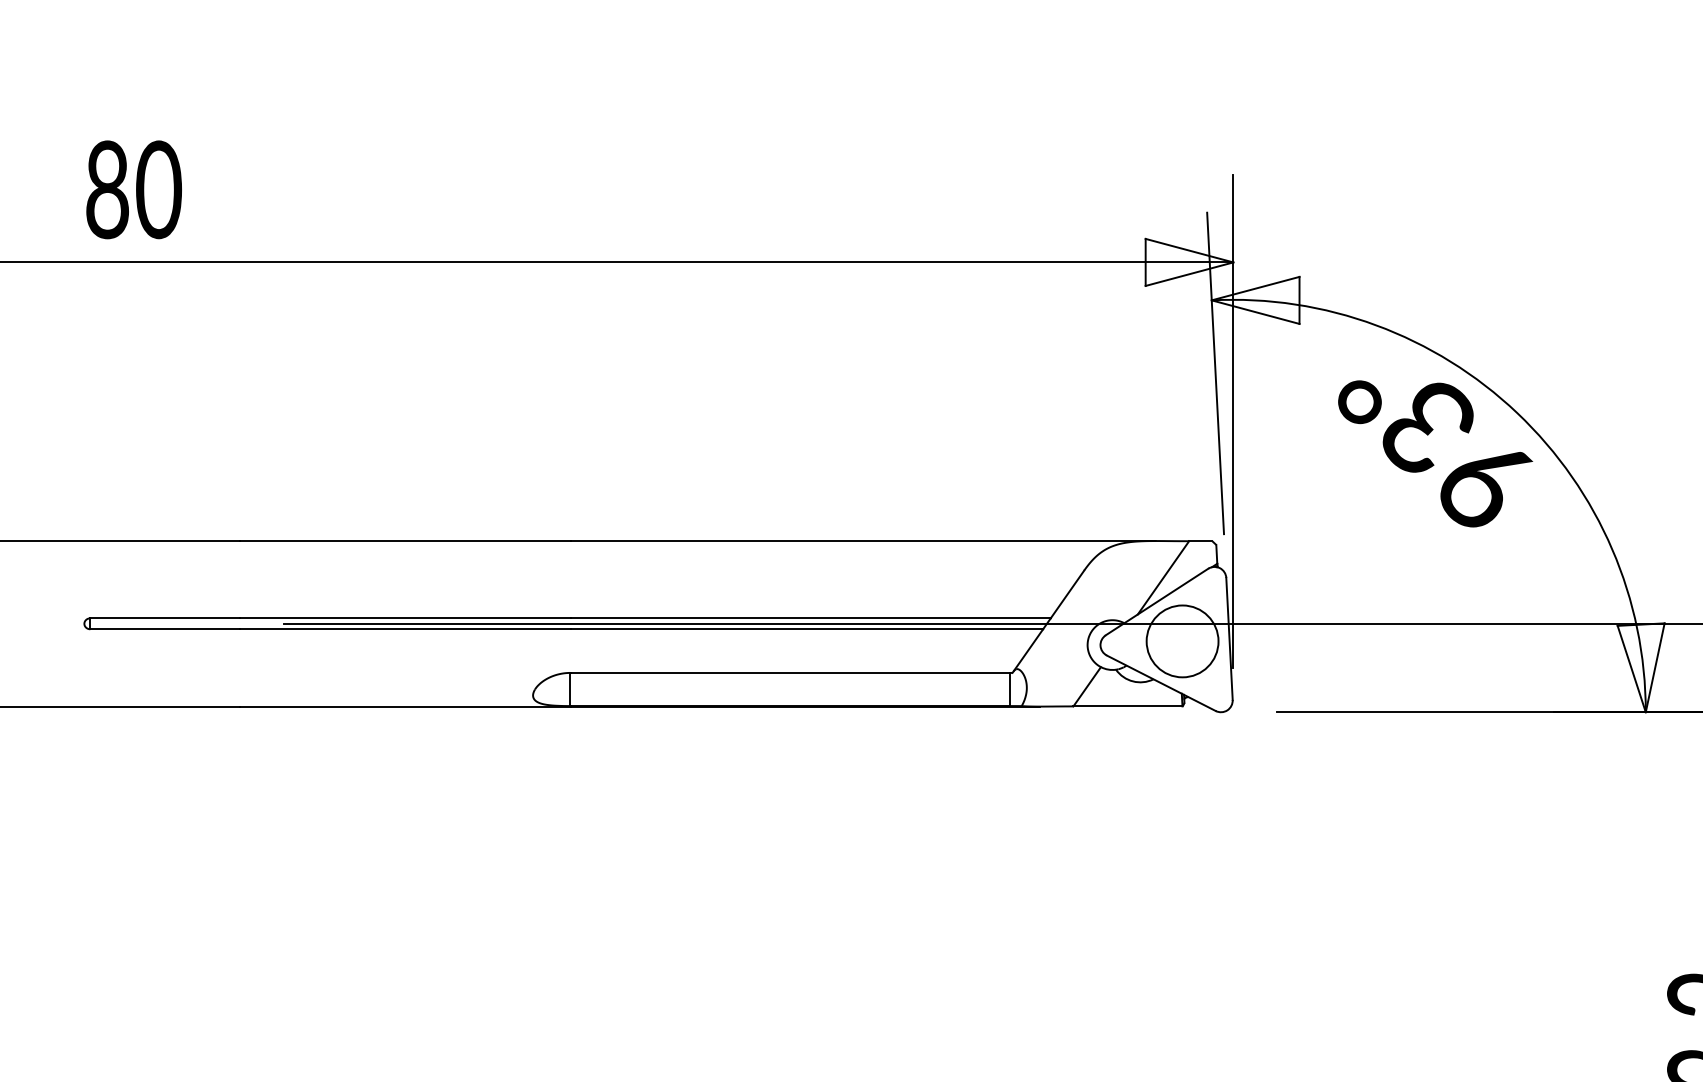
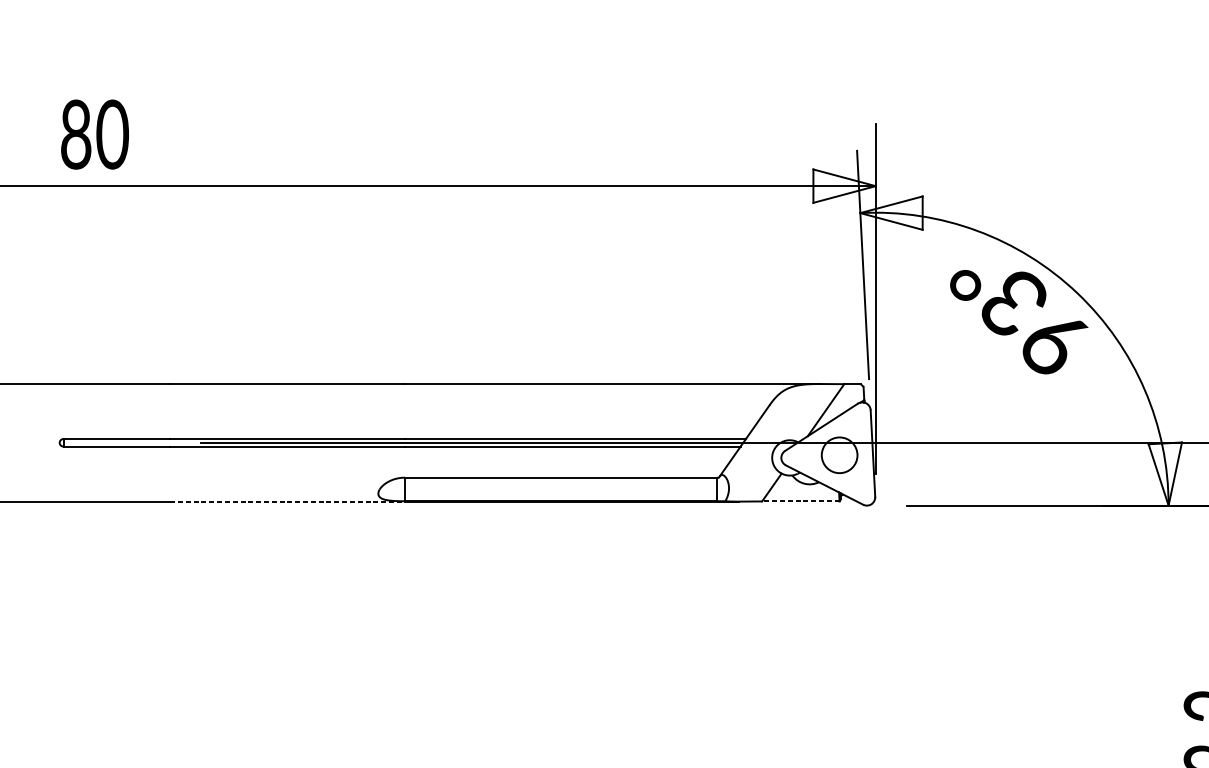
circle: (1182, 641) -> (839, 455), size x0.7
line: (405, 706) -> (287, 501), solid -> dashed
line: (1127, 706) -> (800, 501), solid -> dashed

